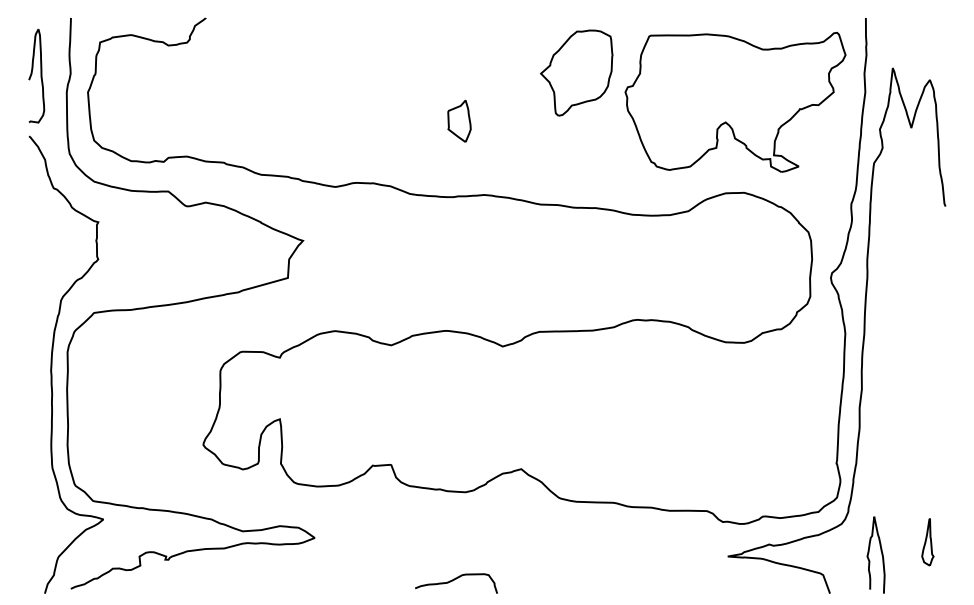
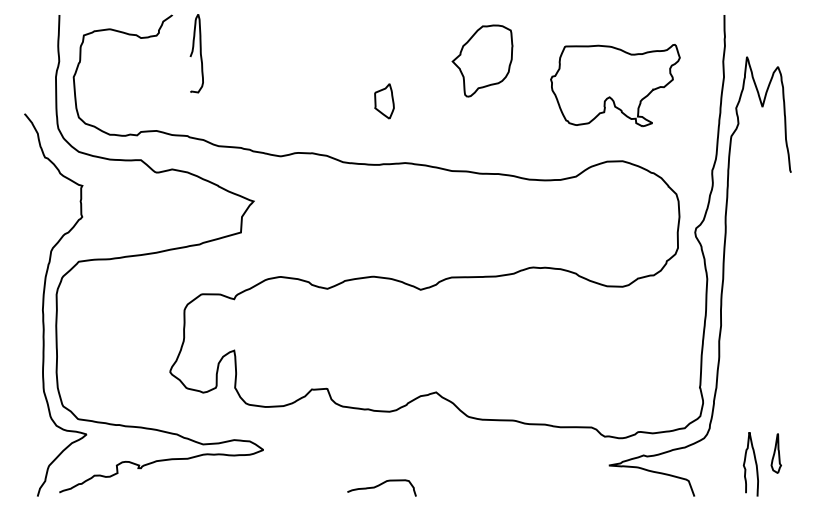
curve: (32, 74) -> (193, 52), moved
part: (735, 102) -> (615, 85), size x0.7
curve: (880, 551) -> (754, 461), moved

